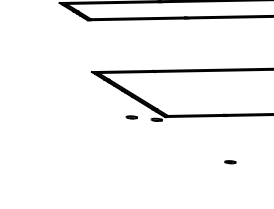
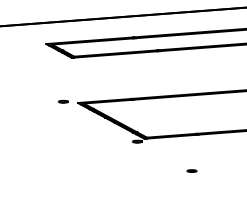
part: (130, 117) -> (62, 101), moved
part: (229, 161) -> (191, 170), moved

